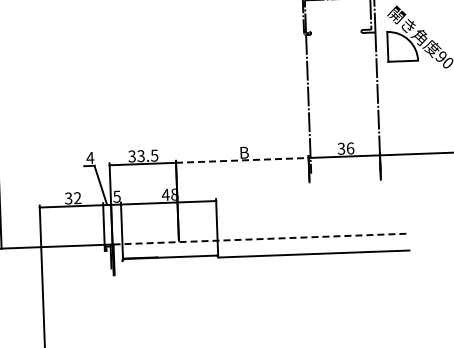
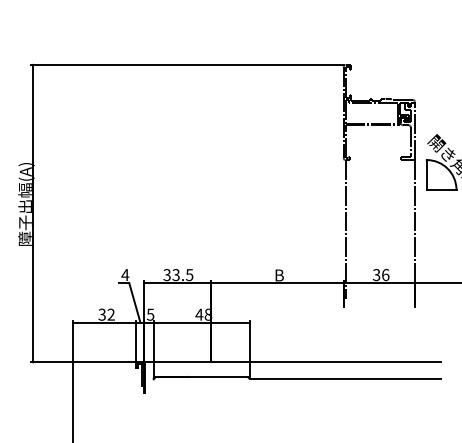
line: (242, 160) -> (277, 283), dashed -> solid
line: (261, 239) -> (293, 362), dashed -> solid

